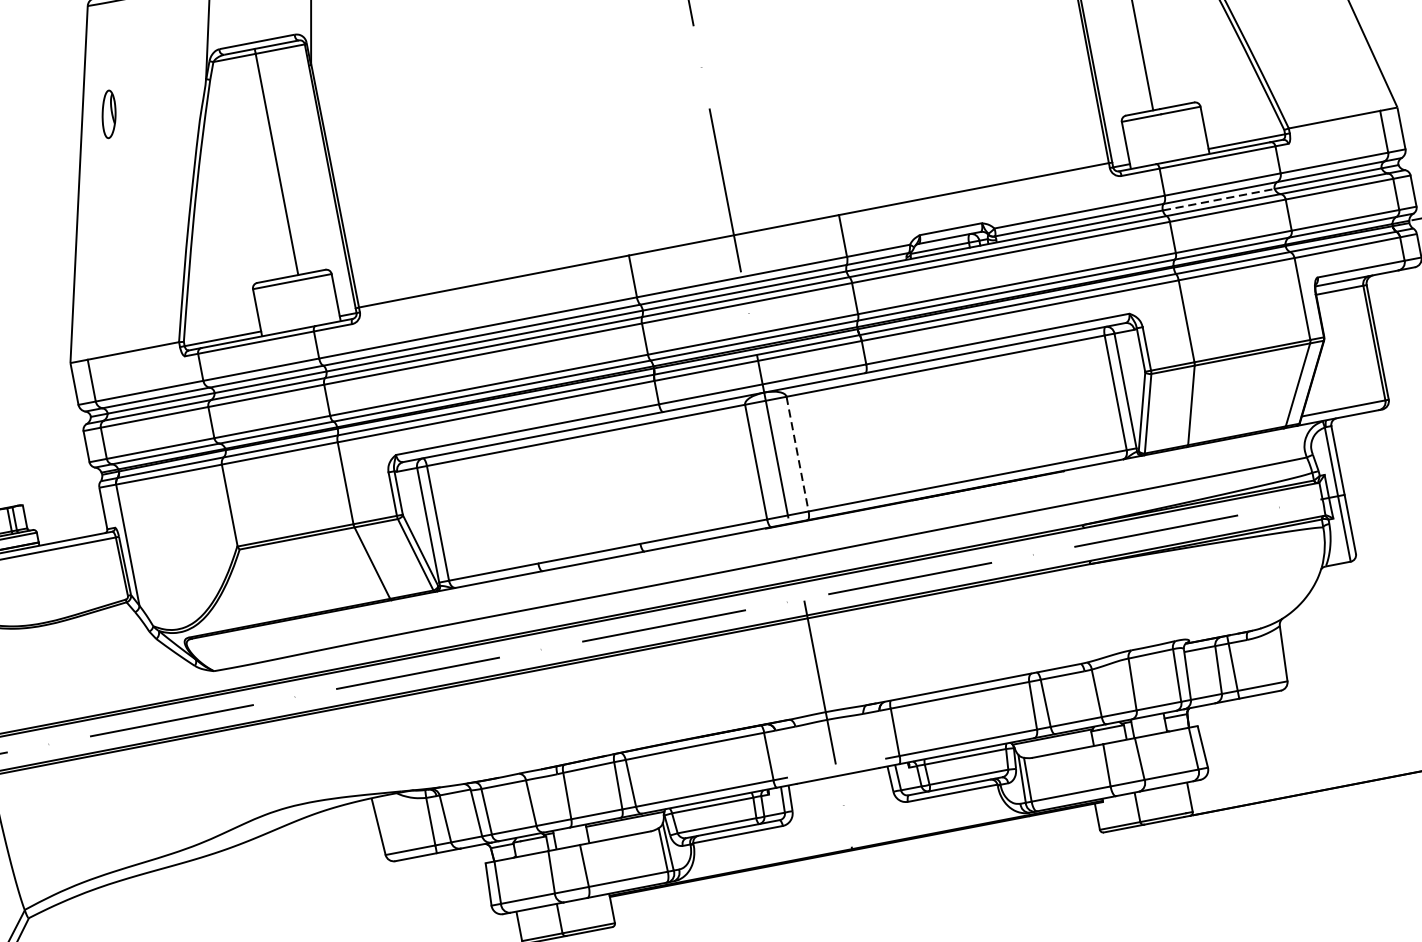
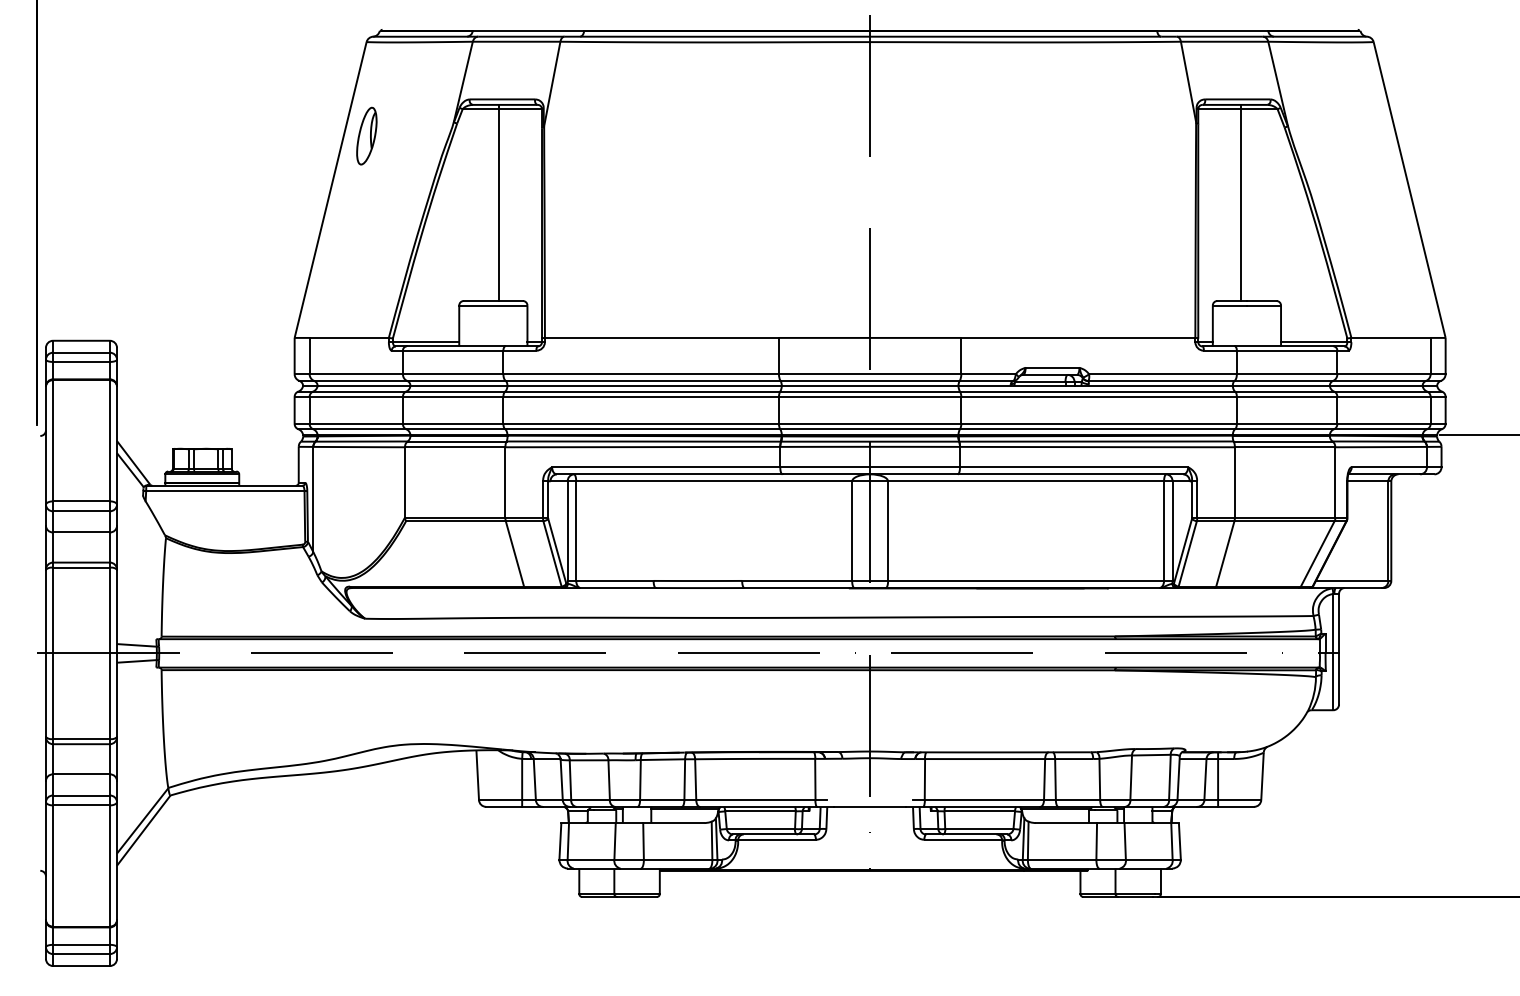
part: (108, 113) -> (366, 135), size x1.43
line: (1219, 199) -> (1281, 386), dashed -> solid
line: (798, 454) -> (888, 531), dashed -> solid

